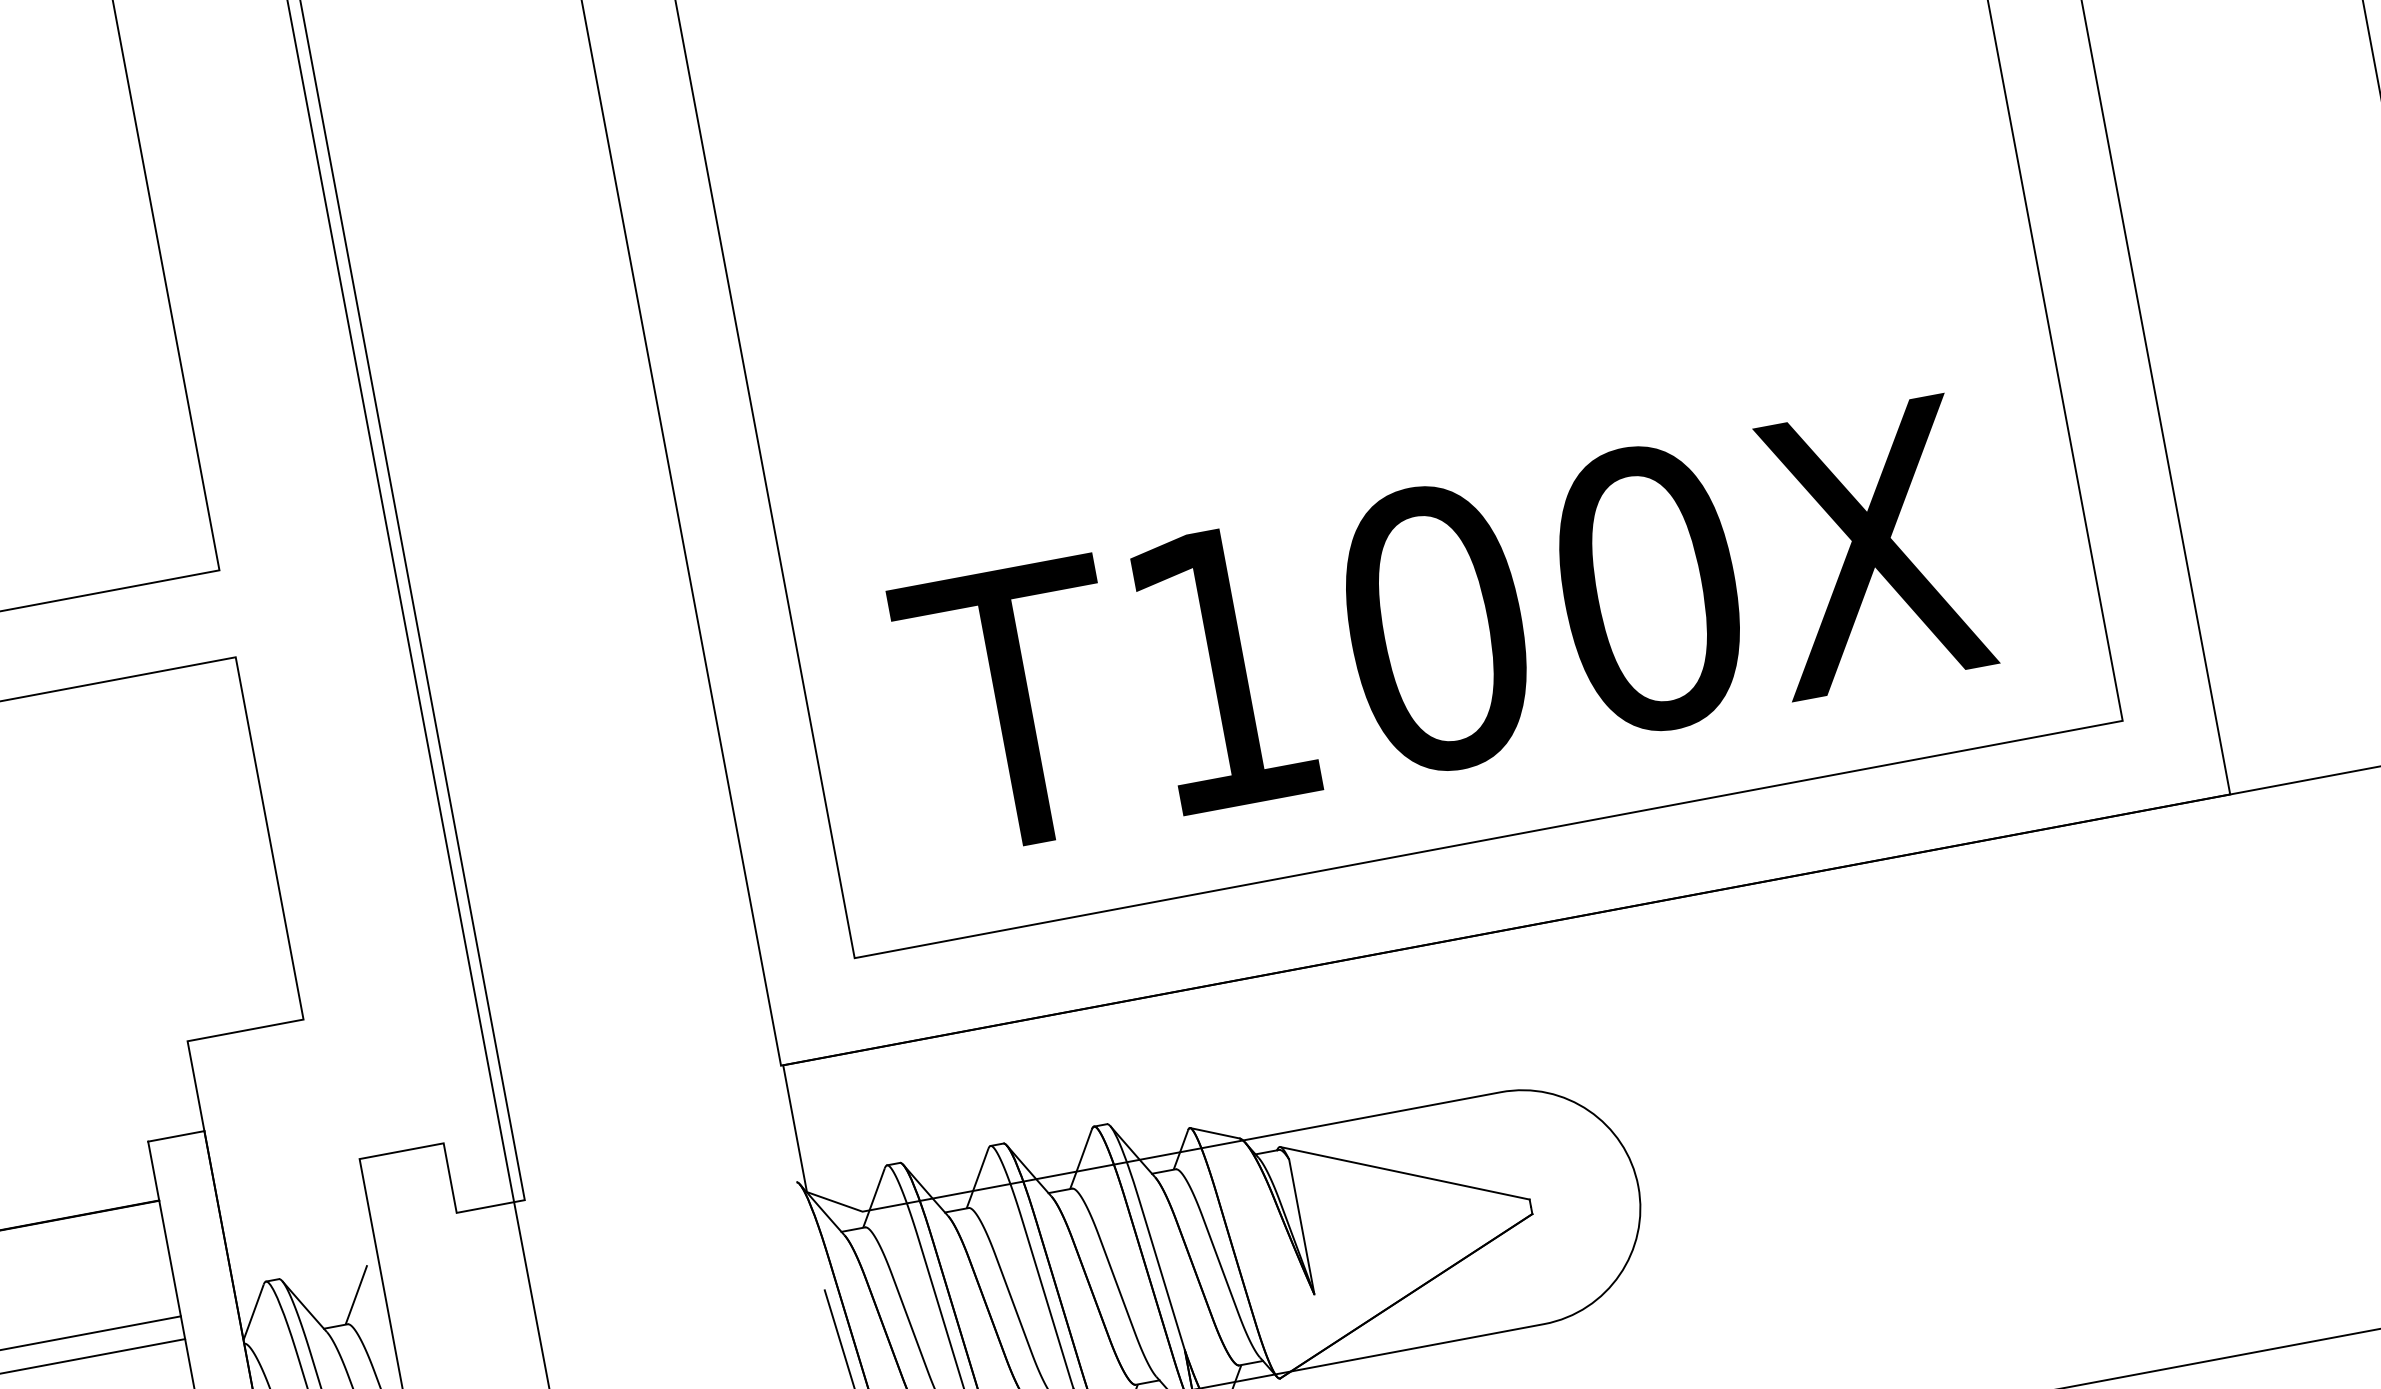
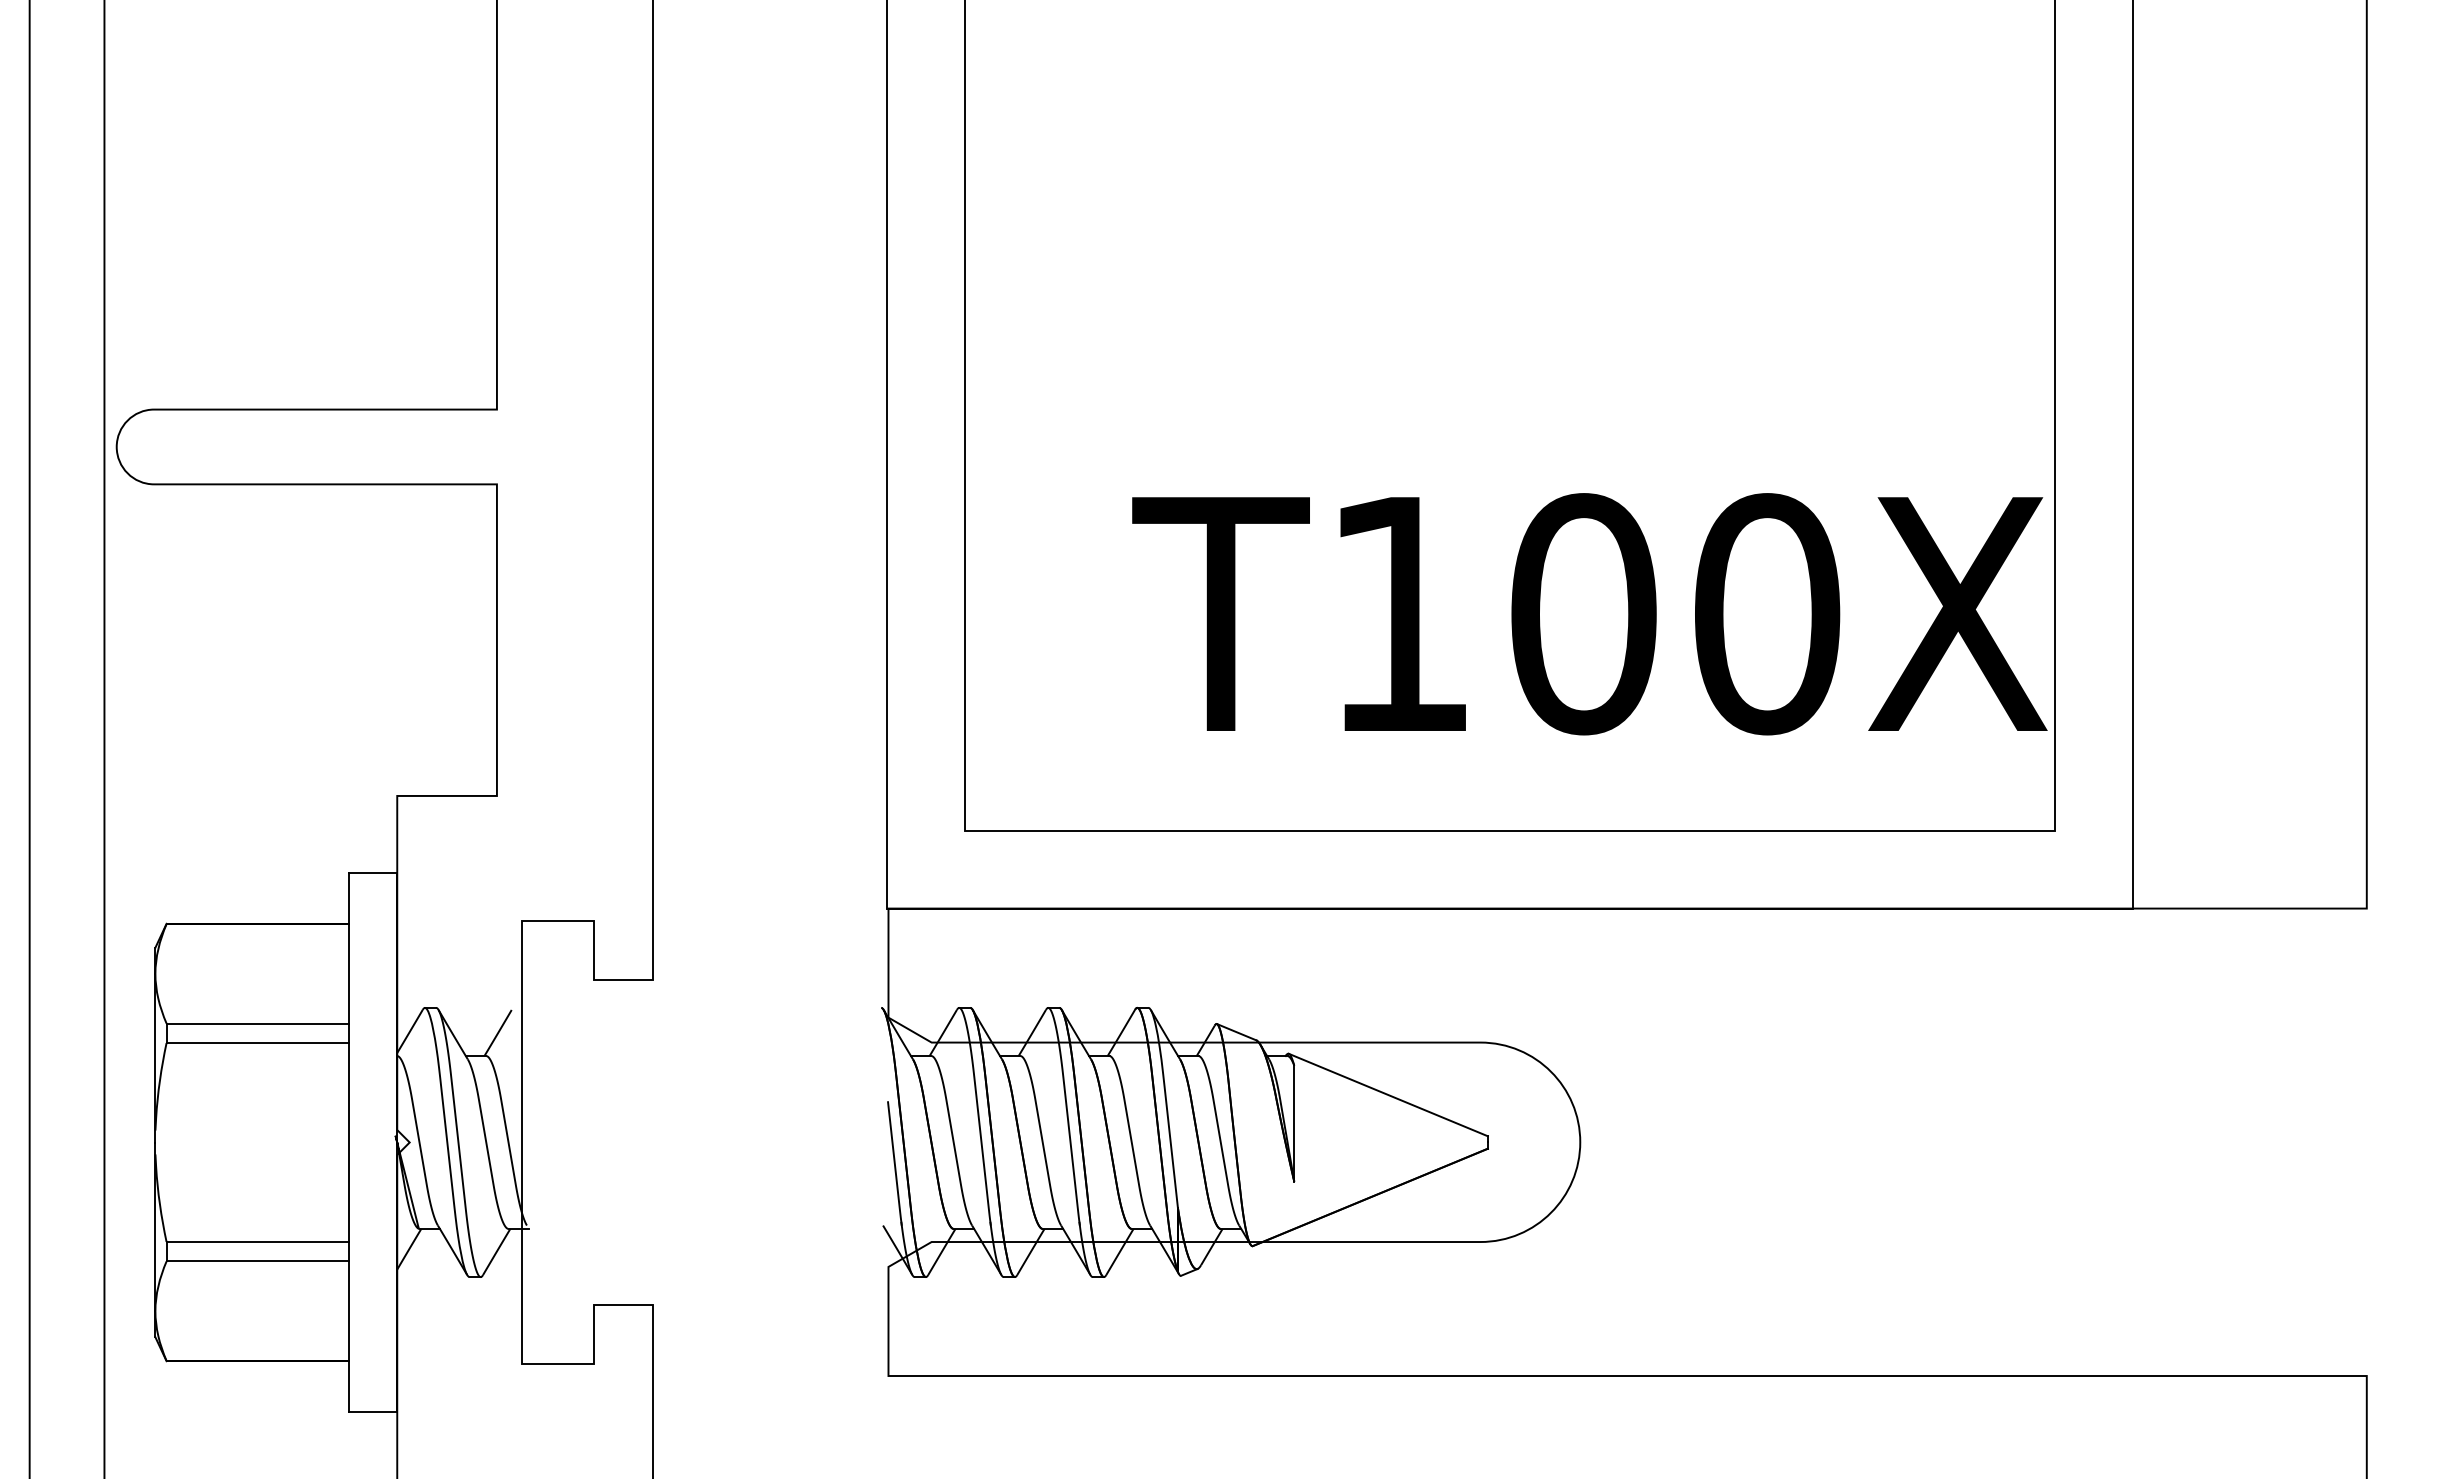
text: (1442, 627) -> (1589, 614), moved

